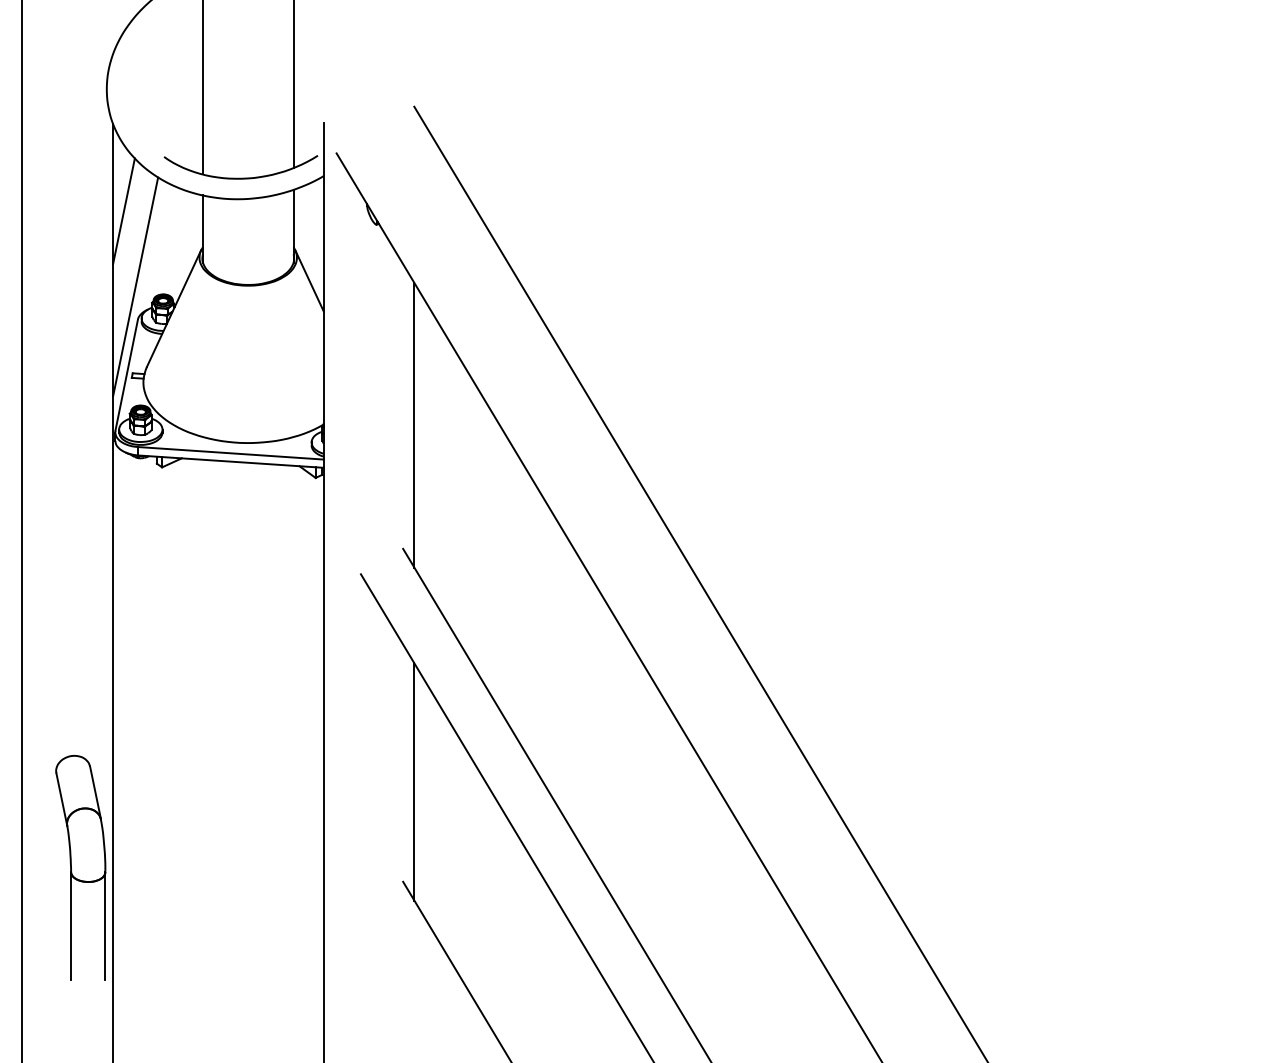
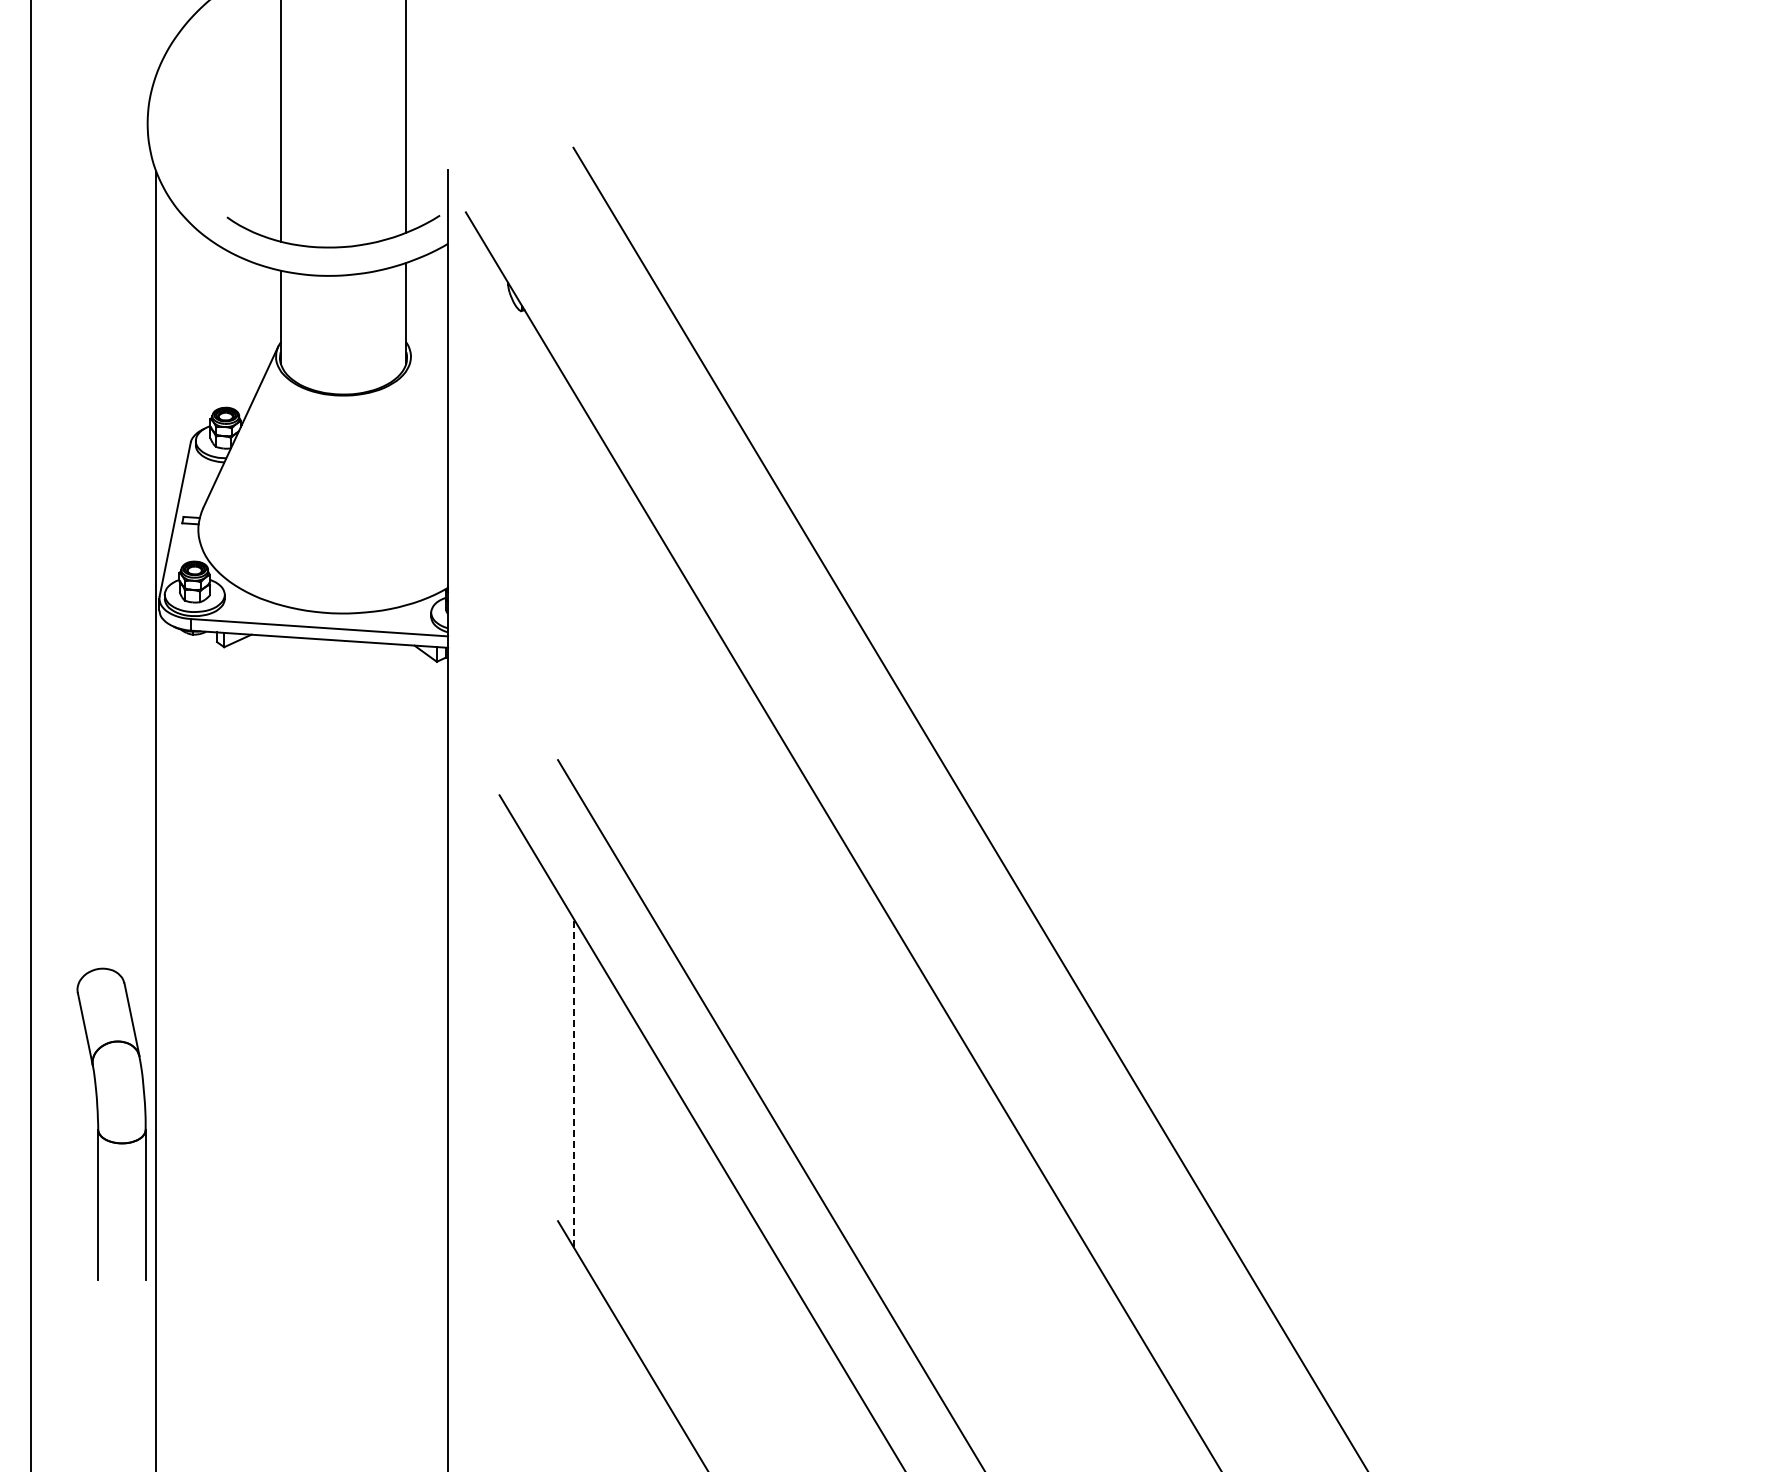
line: (124, 211) -> (171, 292), removed
line: (309, 280) -> (428, 388), removed
line: (135, 286) -> (187, 396), removed
line: (414, 425) -> (573, 589), removed
line: (414, 781) -> (573, 1082), solid -> dashed
part: (80, 867) -> (111, 1123), moved

